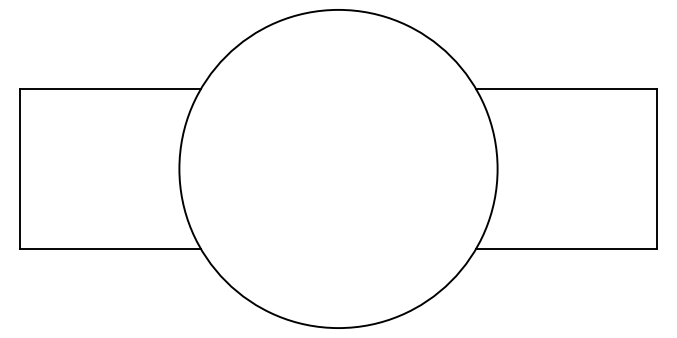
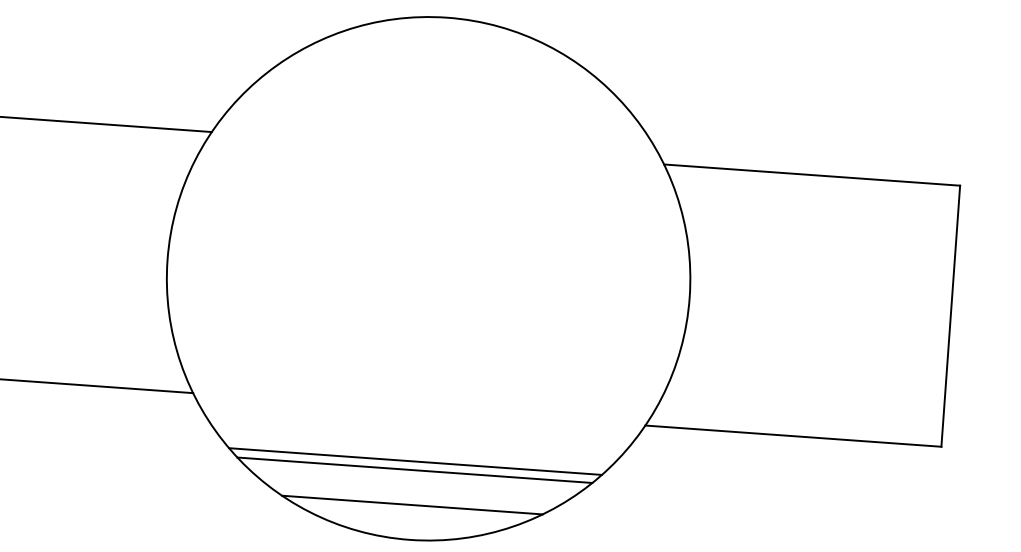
line: (338, 280) -> (415, 461), added
line: (338, 285) -> (414, 469), added
line: (338, 306) -> (412, 504), added

